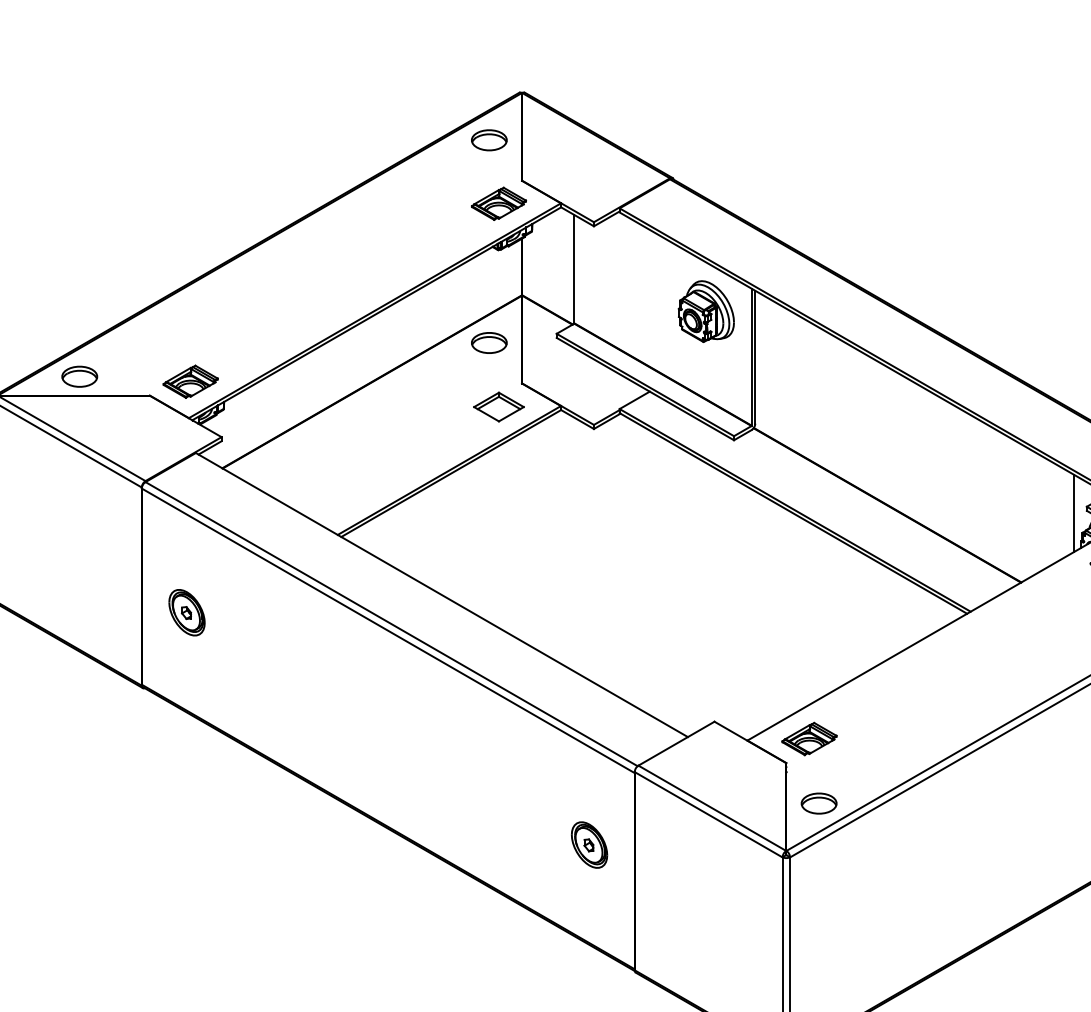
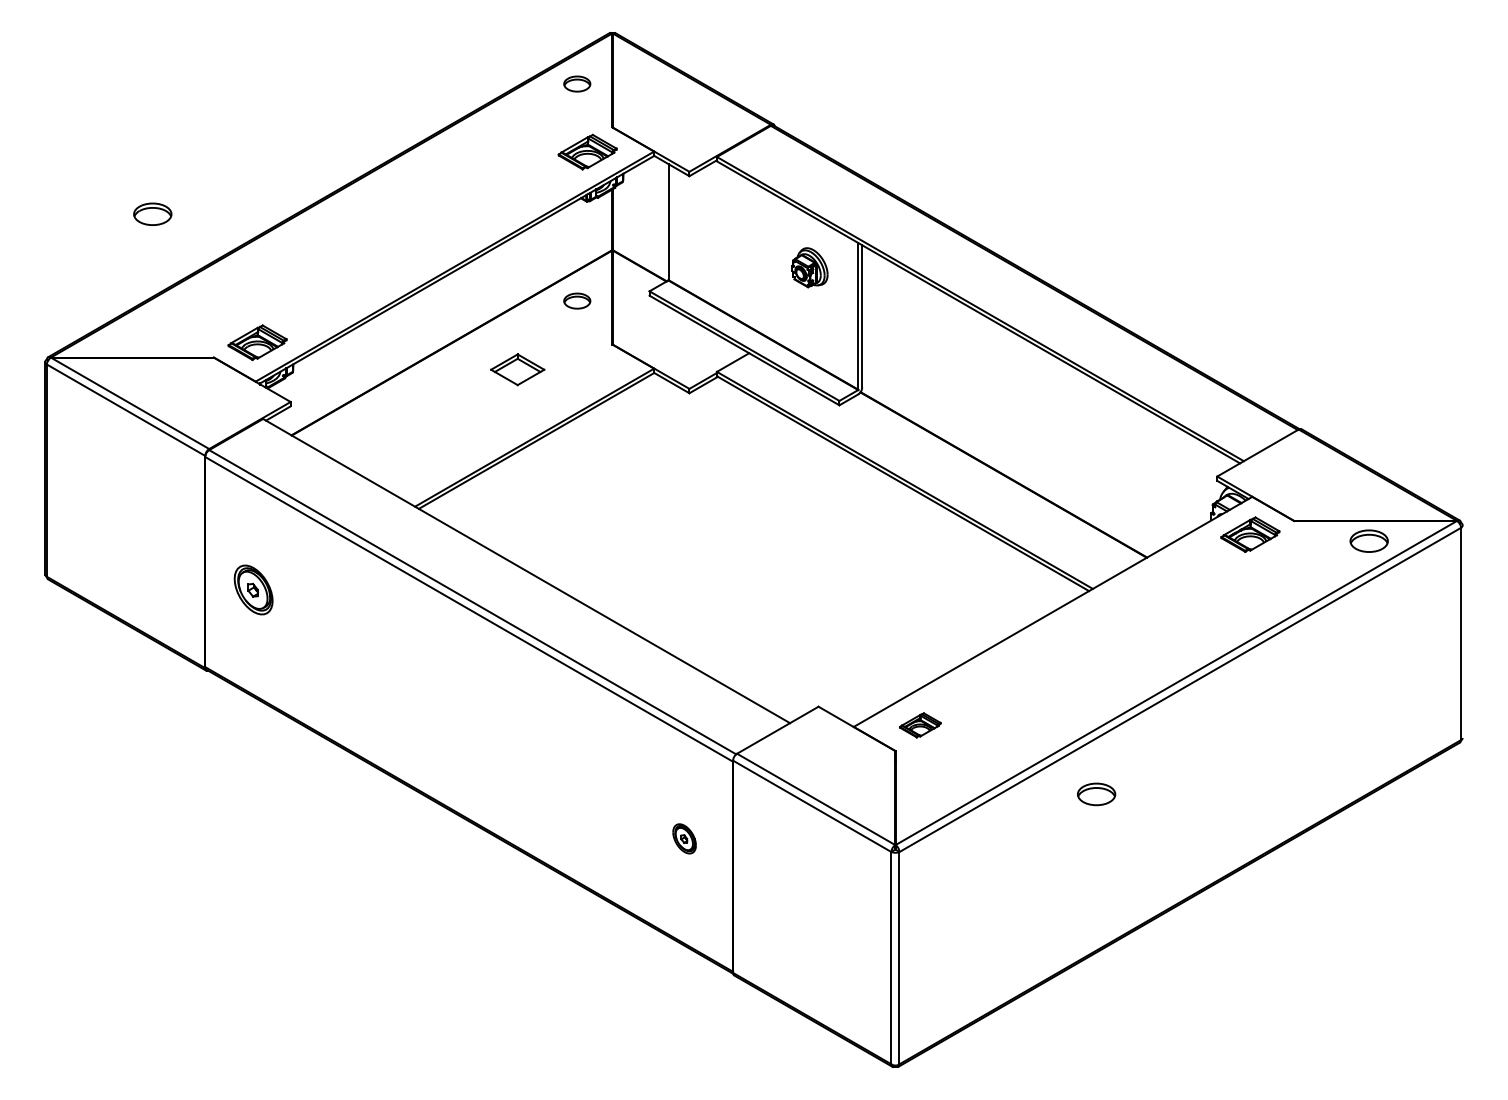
part: (488, 139) -> (576, 83), size x0.7
part: (706, 311) -> (809, 267), size x0.6
part: (488, 342) -> (576, 300), size x0.7
part: (79, 376) -> (152, 213), moved
part: (498, 406) -> (517, 369), moved
line: (1074, 513) -> (1204, 483), removed
part: (809, 739) -> (920, 725), size x0.7
part: (819, 803) -> (1096, 794), moved
part: (589, 844) -> (684, 838), size x0.6

